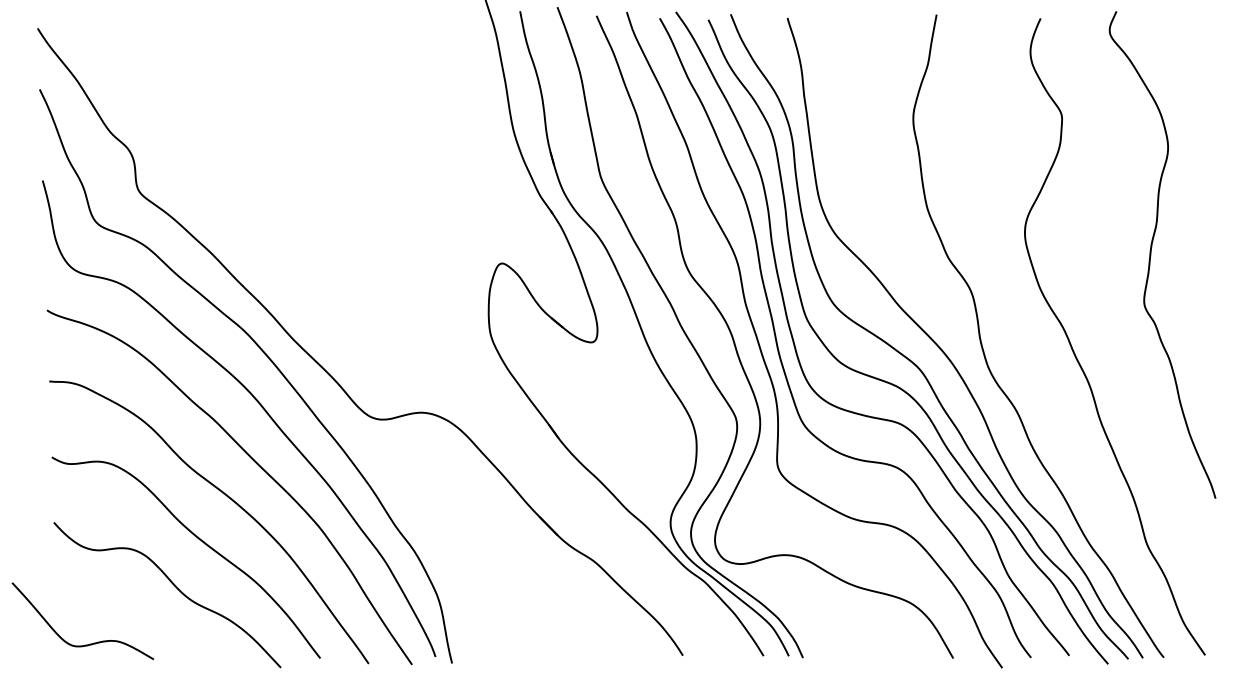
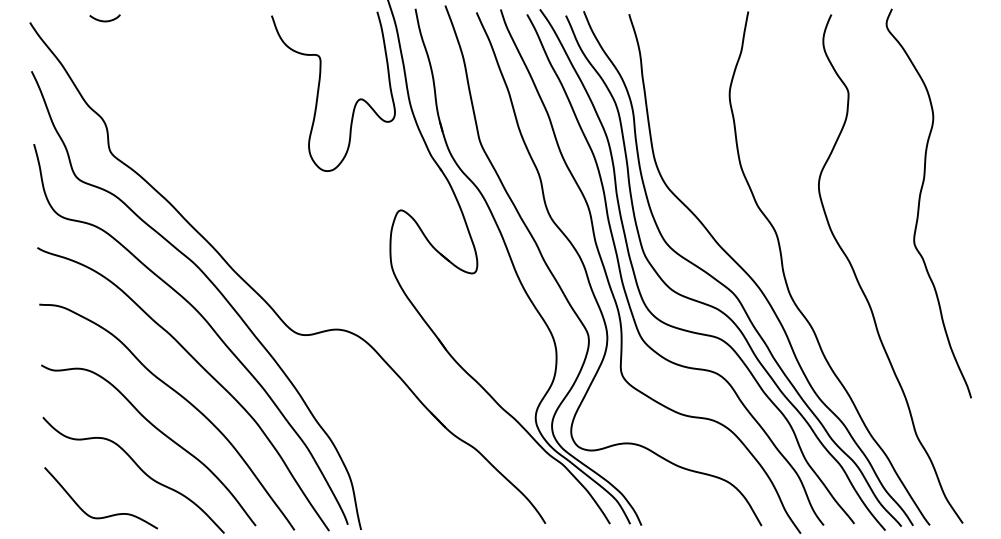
curve: (130, 25) -> (104, 20), added
curve: (399, 113) -> (319, 90), added
curve: (85, 644) -> (103, 516), moved

